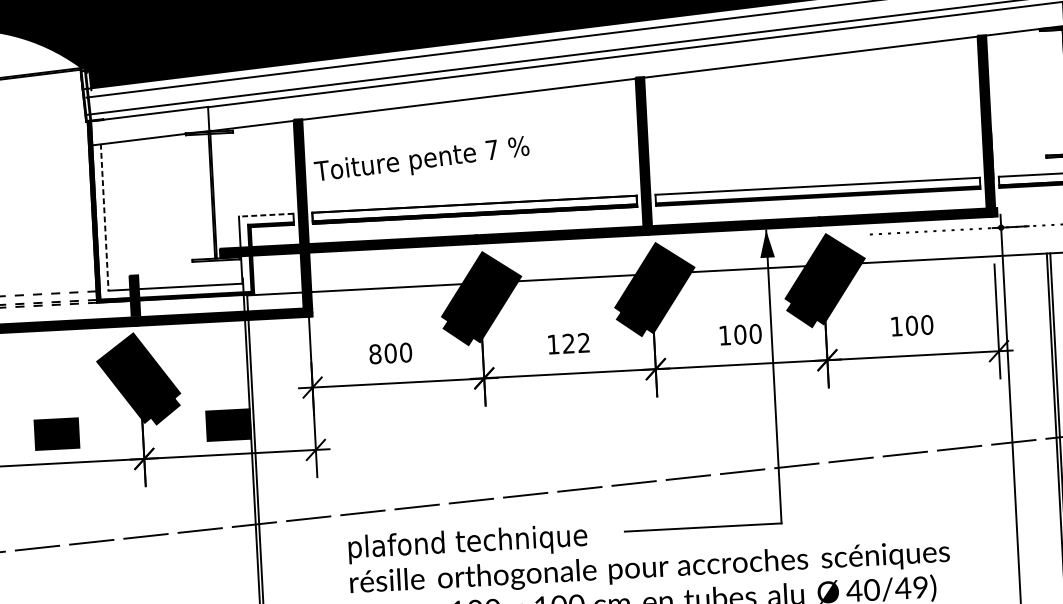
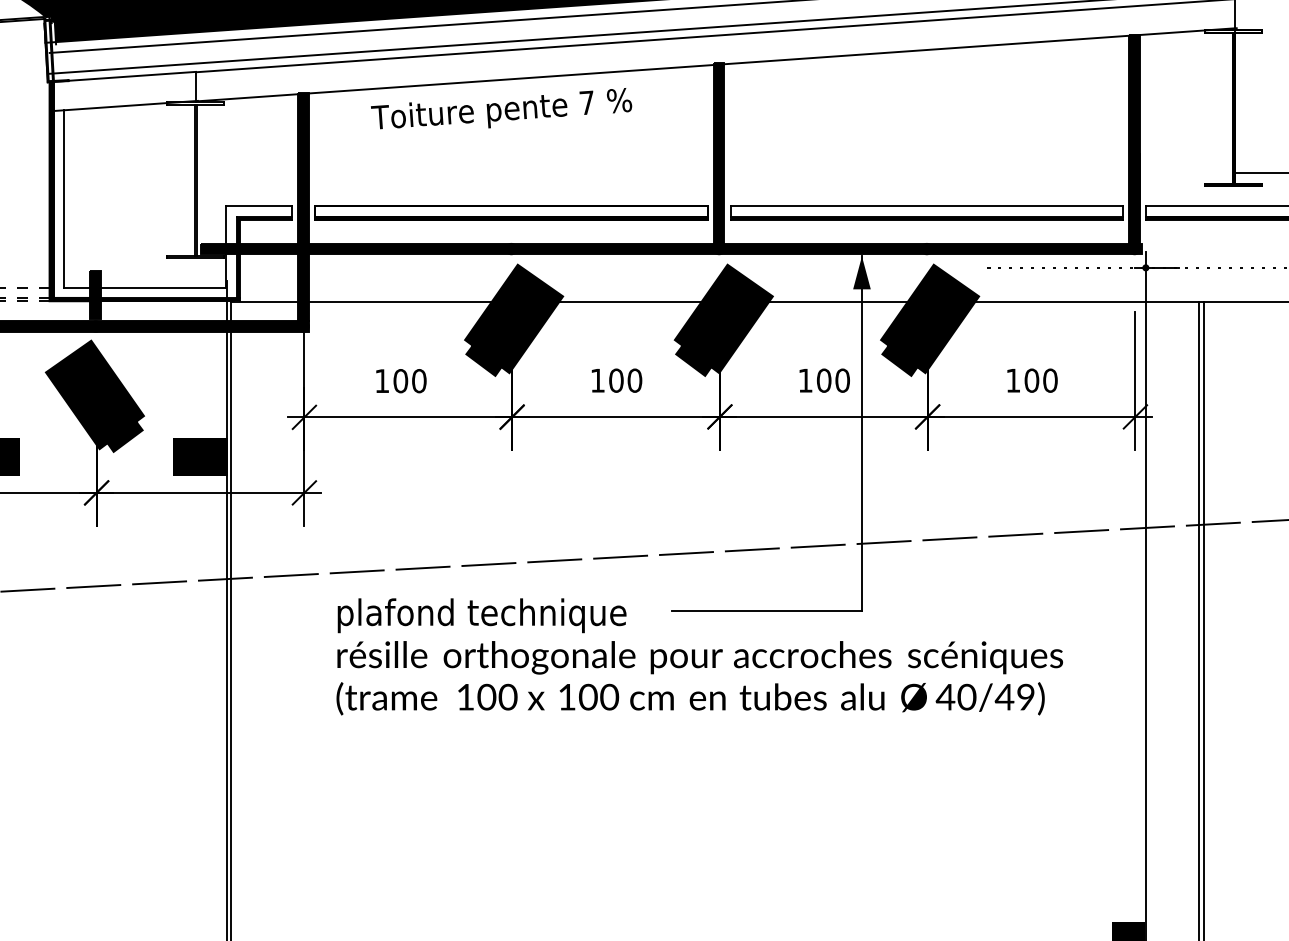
text: (421, 158) -> (501, 108), moved
line: (266, 215) -> (259, 206), dashed -> solid
line: (105, 217) -> (64, 198), dashed -> solid
text: (576, 343) -> (625, 380), 122 -> 100
text: (375, 354) -> (382, 381), 800 -> 100

